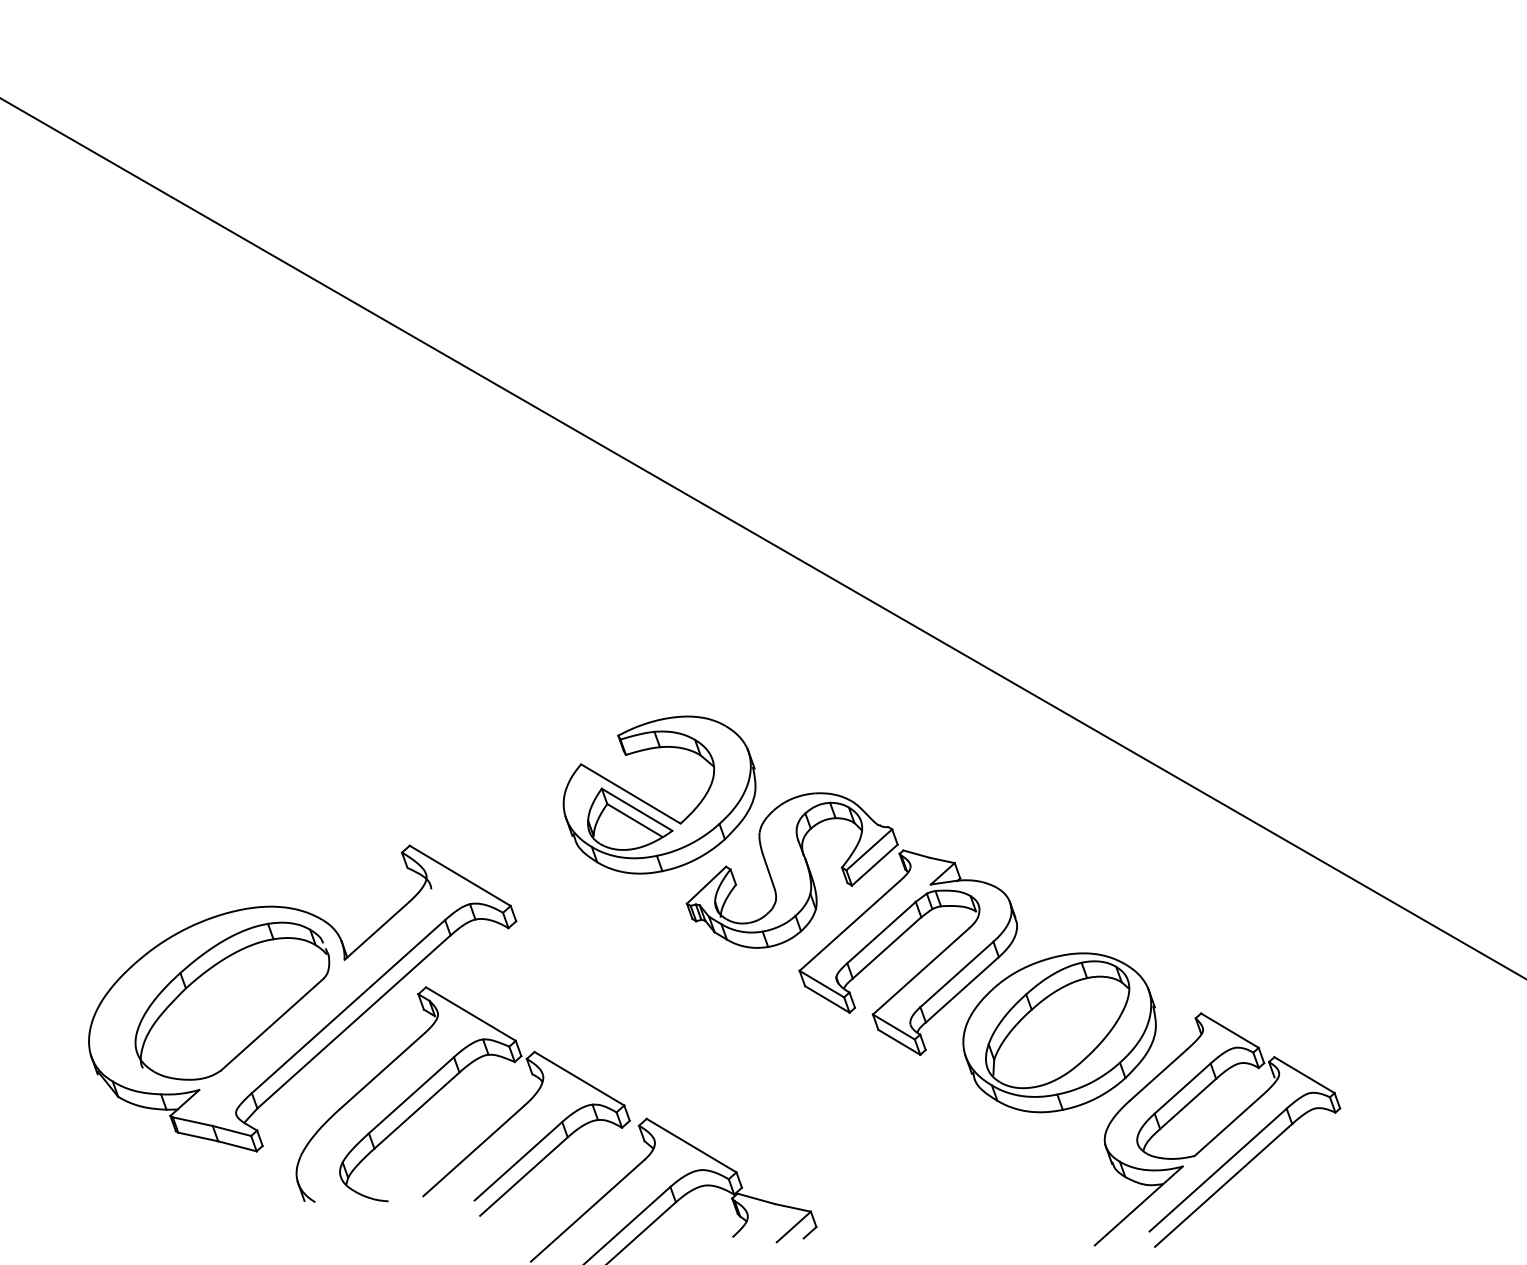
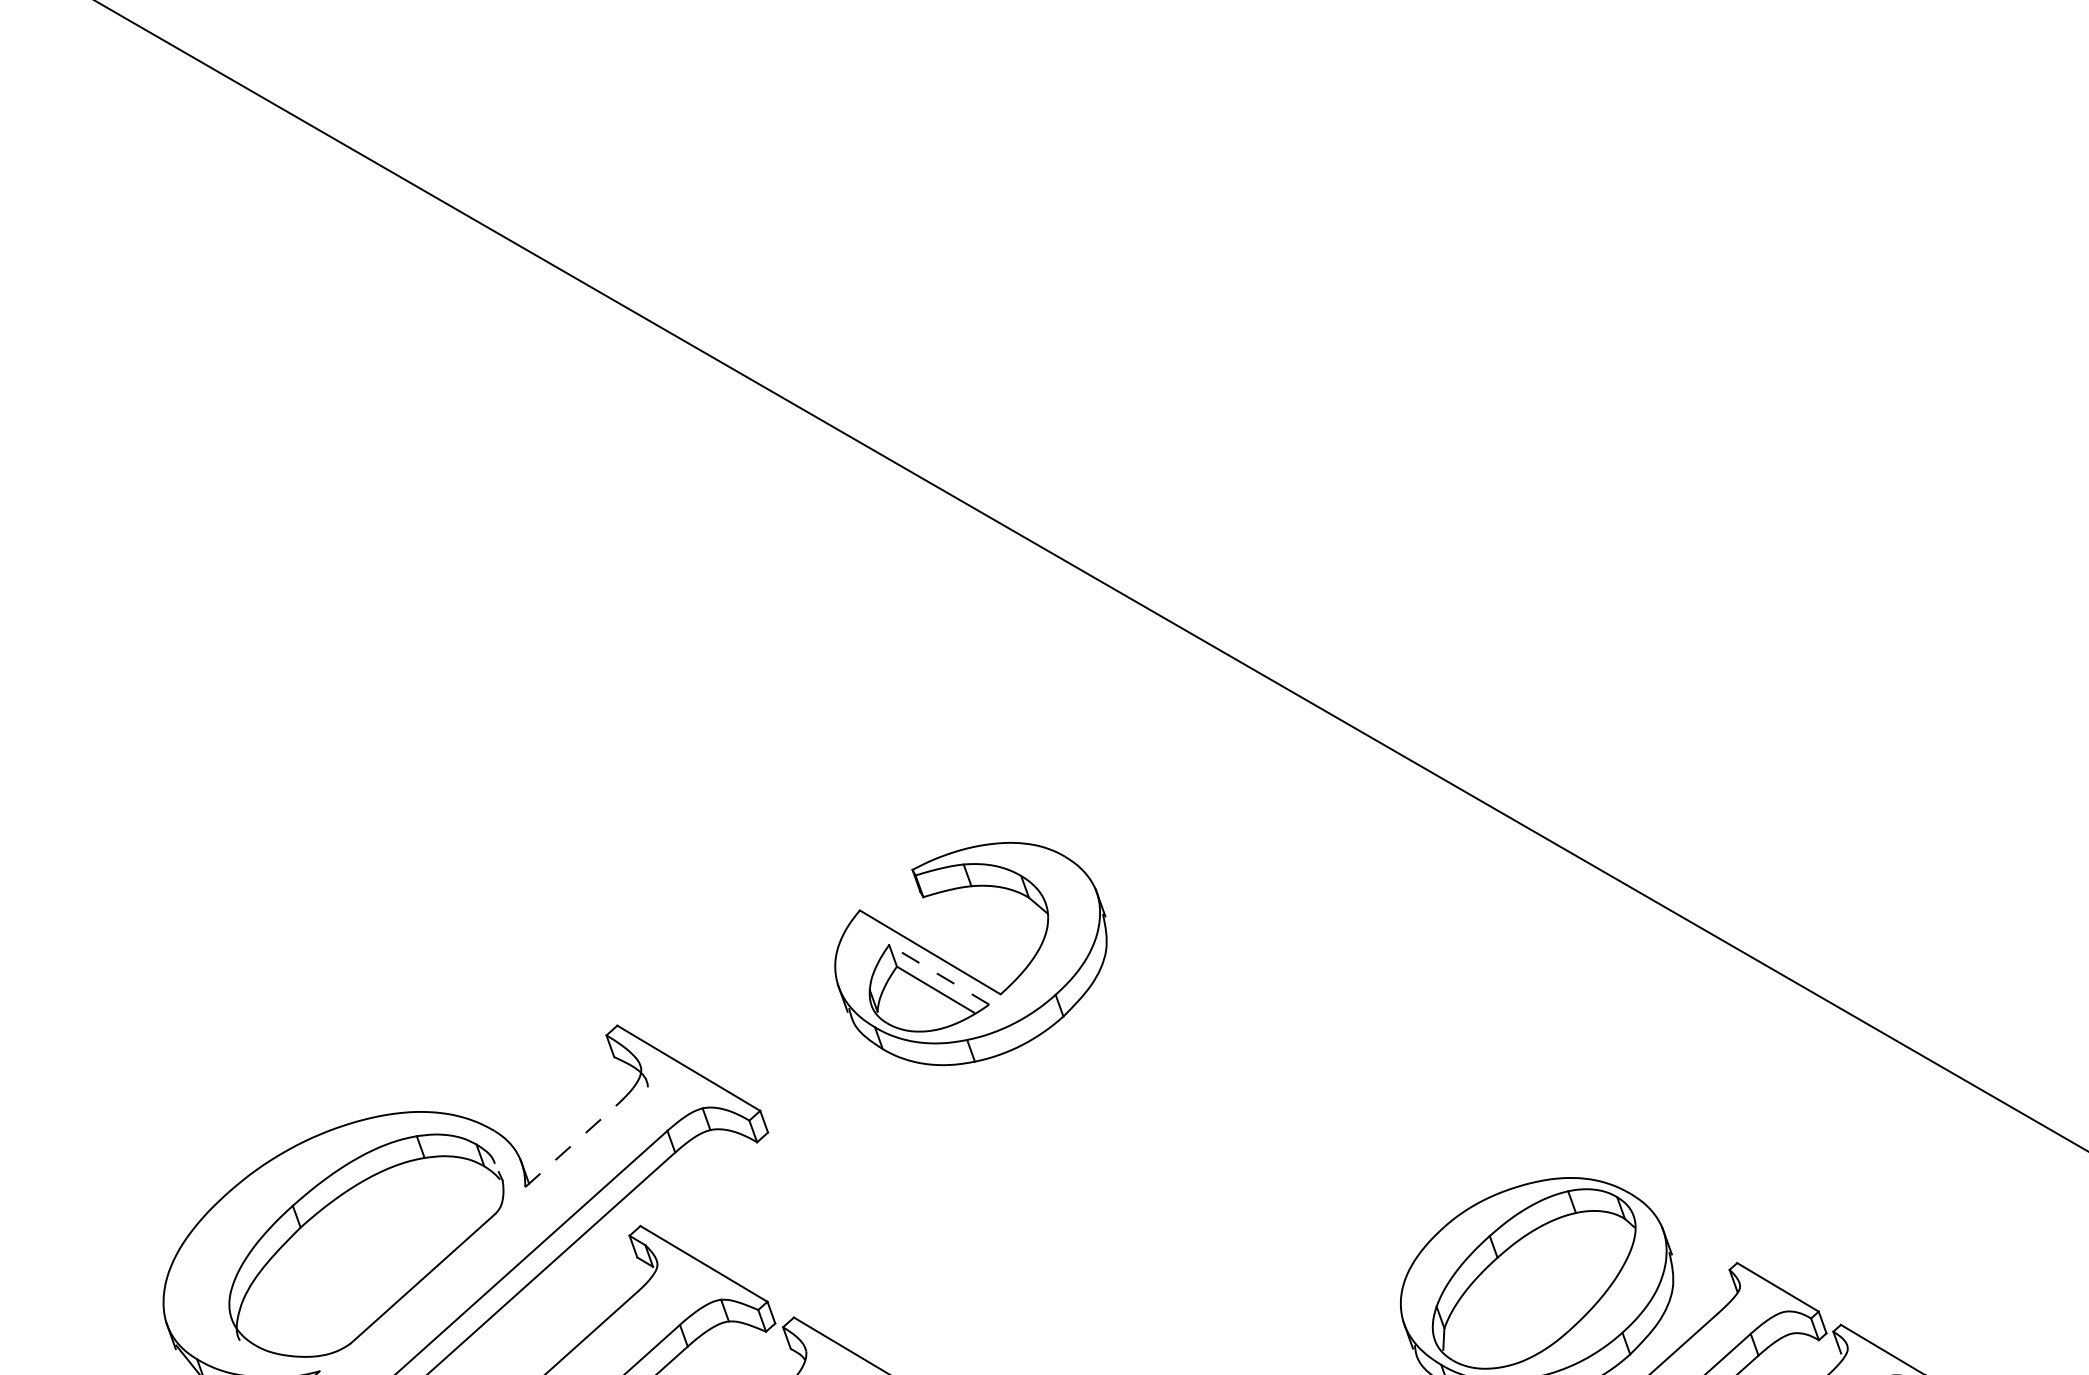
line: (636, 809) -> (938, 974), solid -> dashed
part: (851, 923) -> (1242, 1135), removed
line: (376, 931) -> (570, 1147), solid -> dashed

